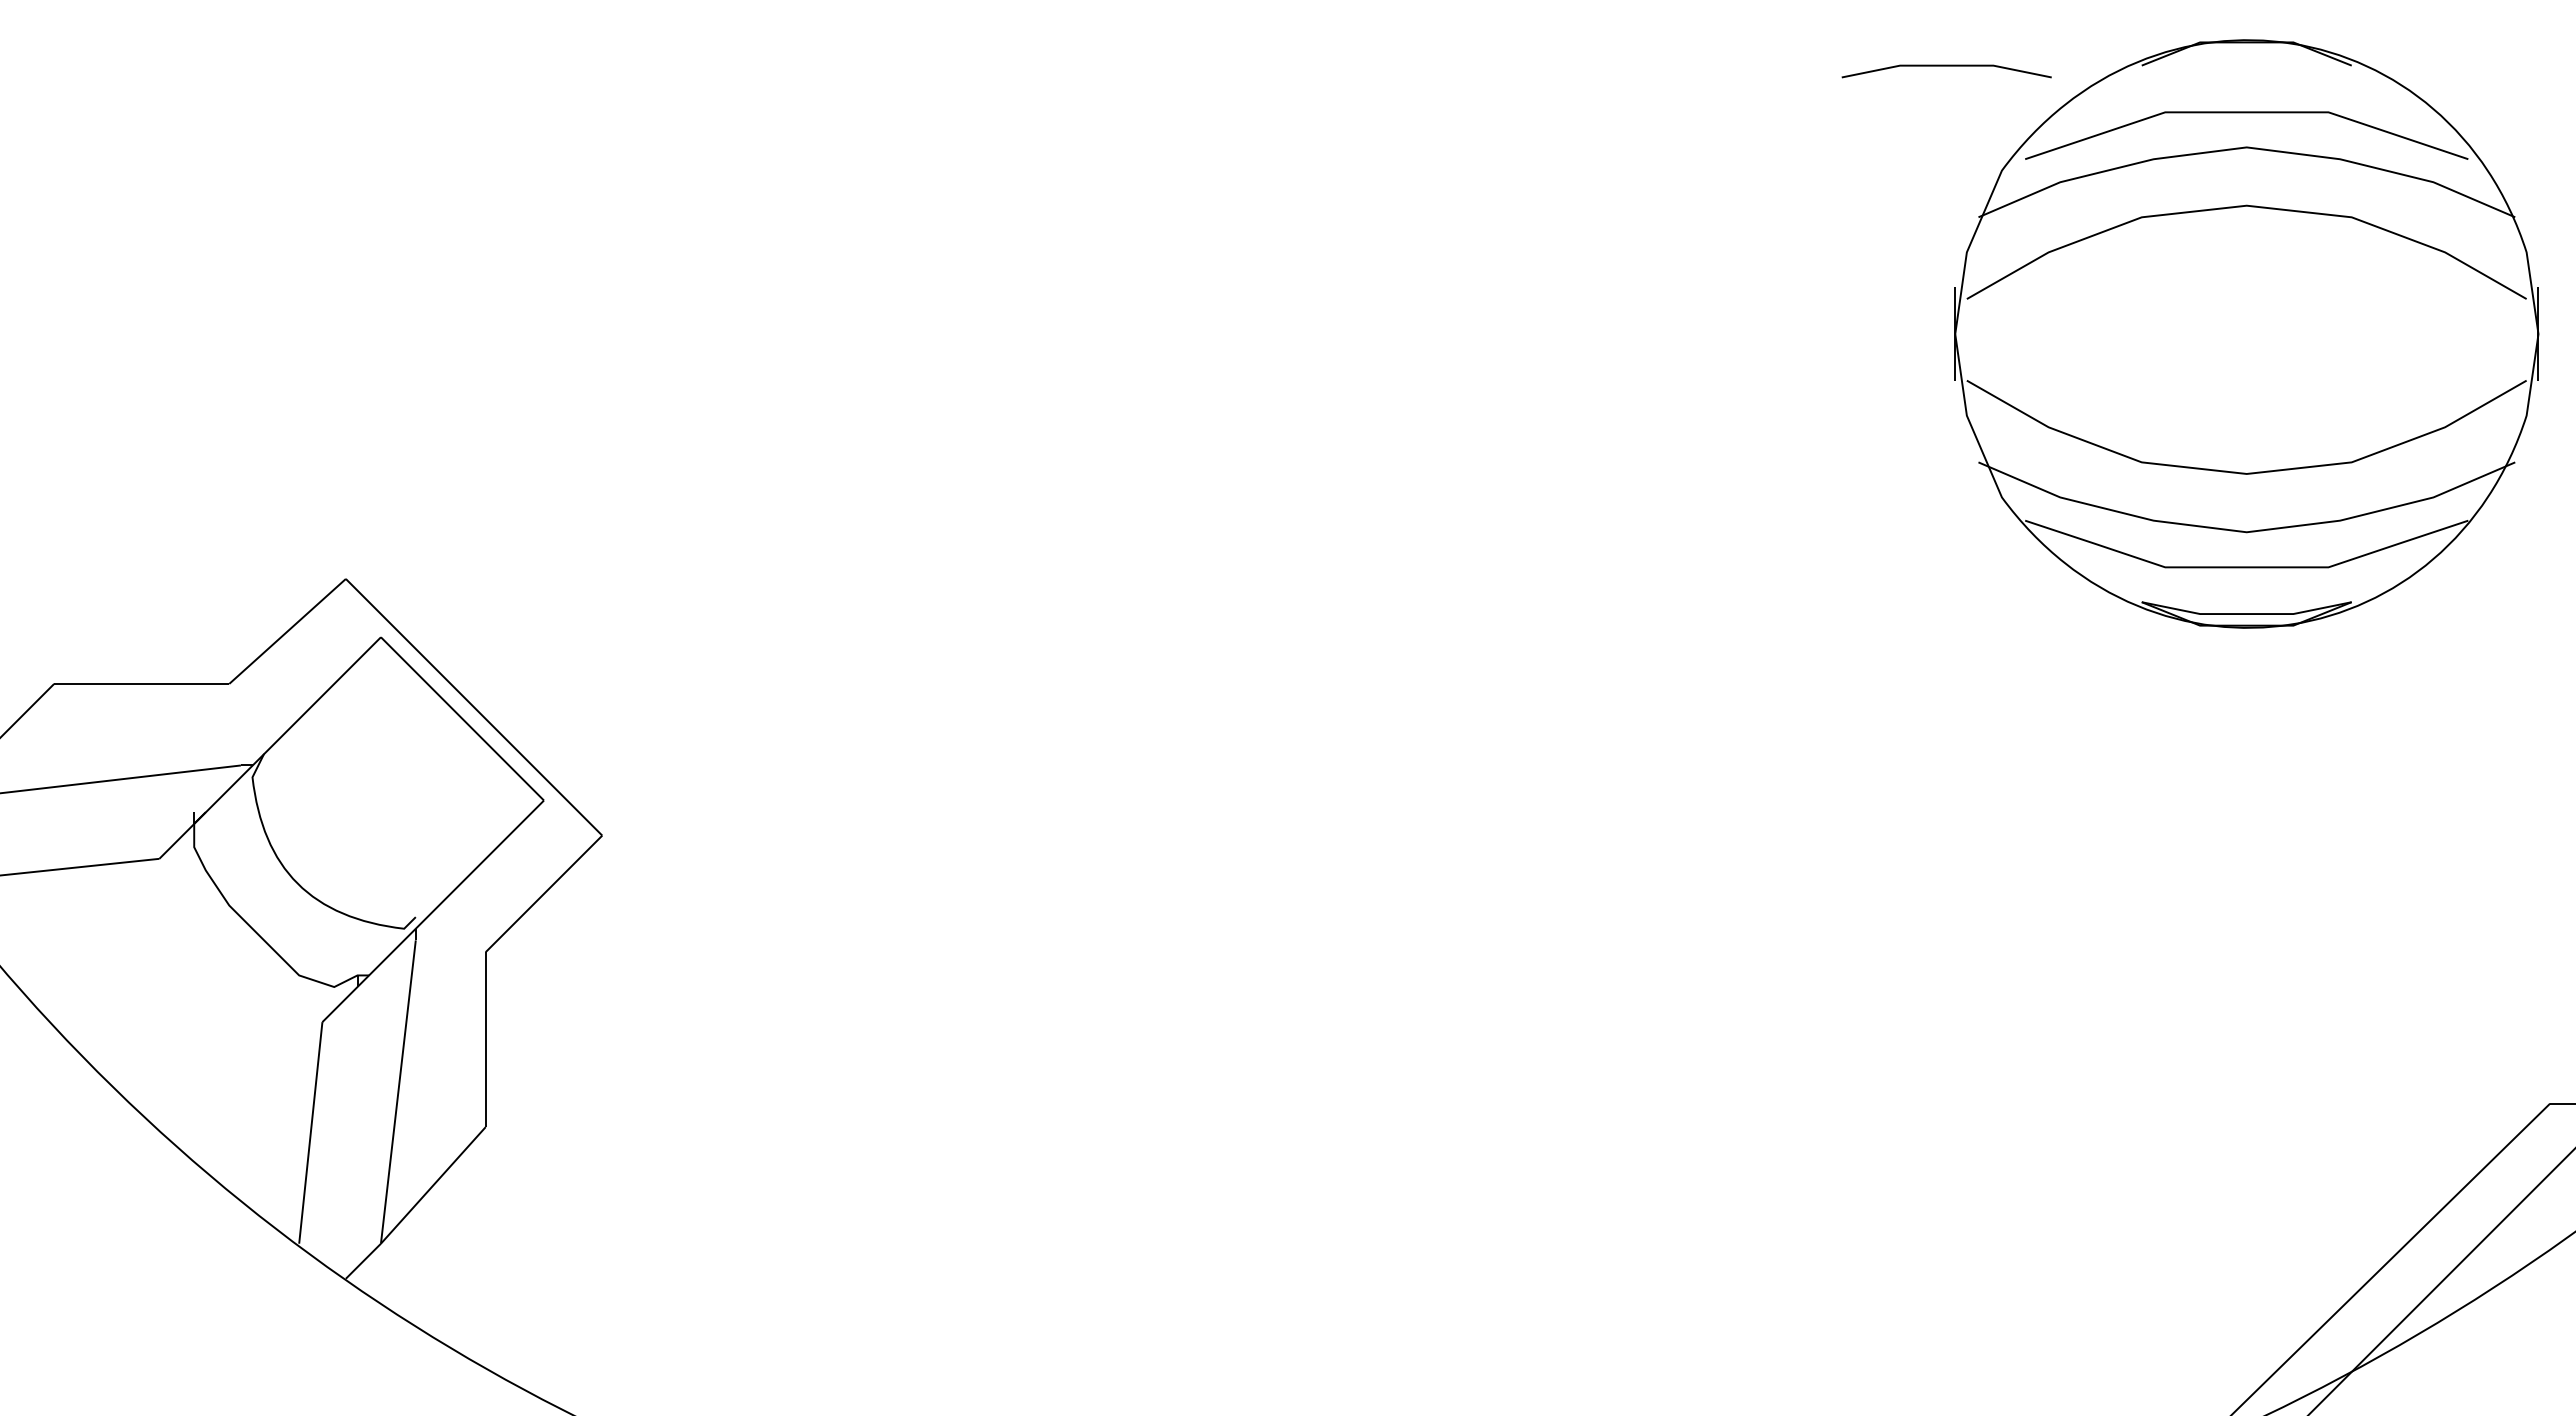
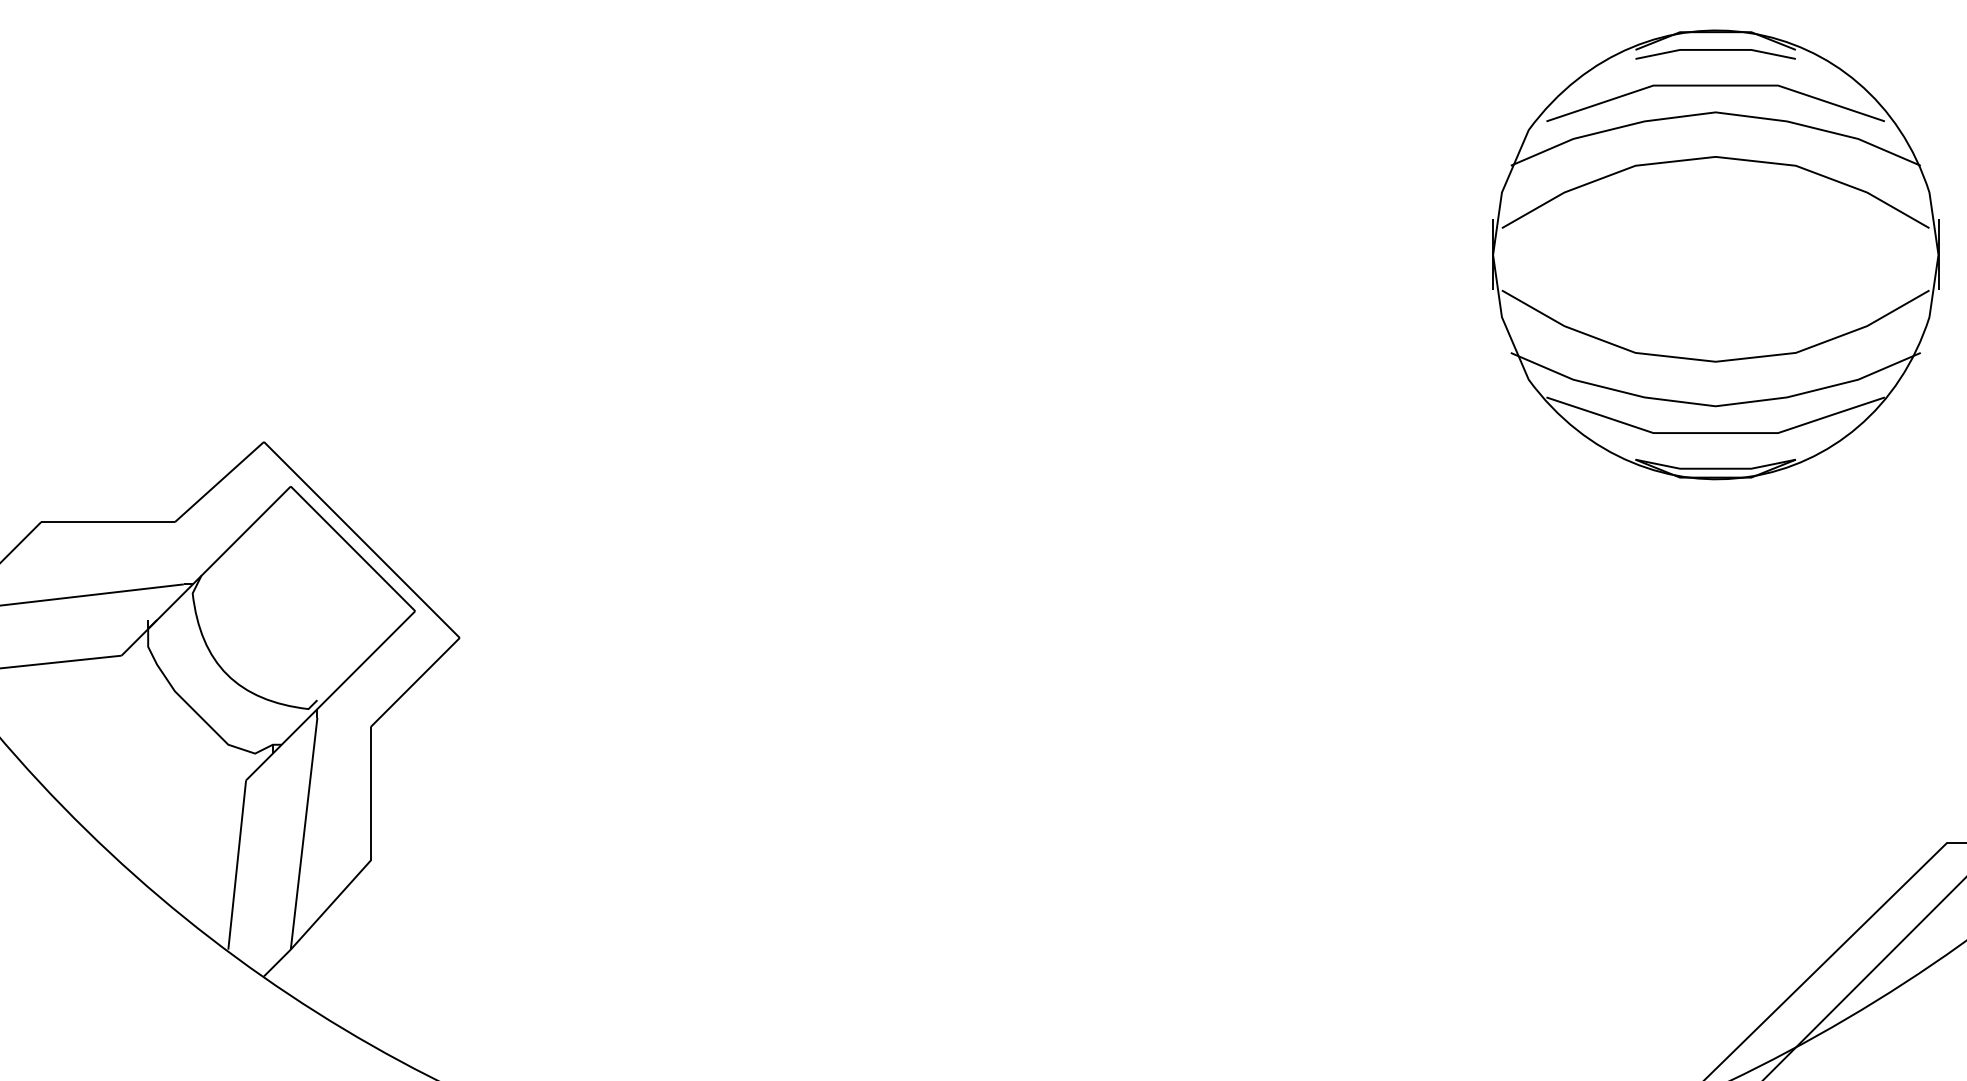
curve: (1946, 66) -> (1715, 50), moved

